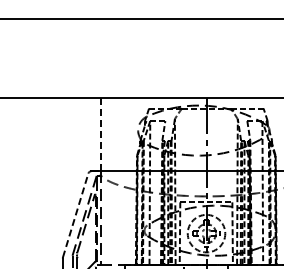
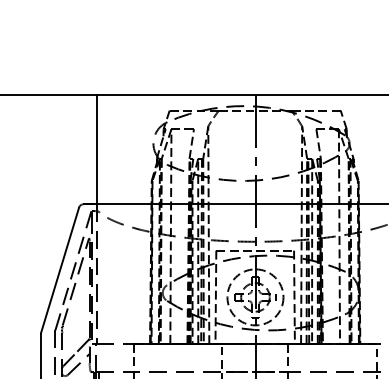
line: (100, 134) -> (97, 149), dashed -> solid
line: (75, 215) -> (59, 270), dashed -> solid

